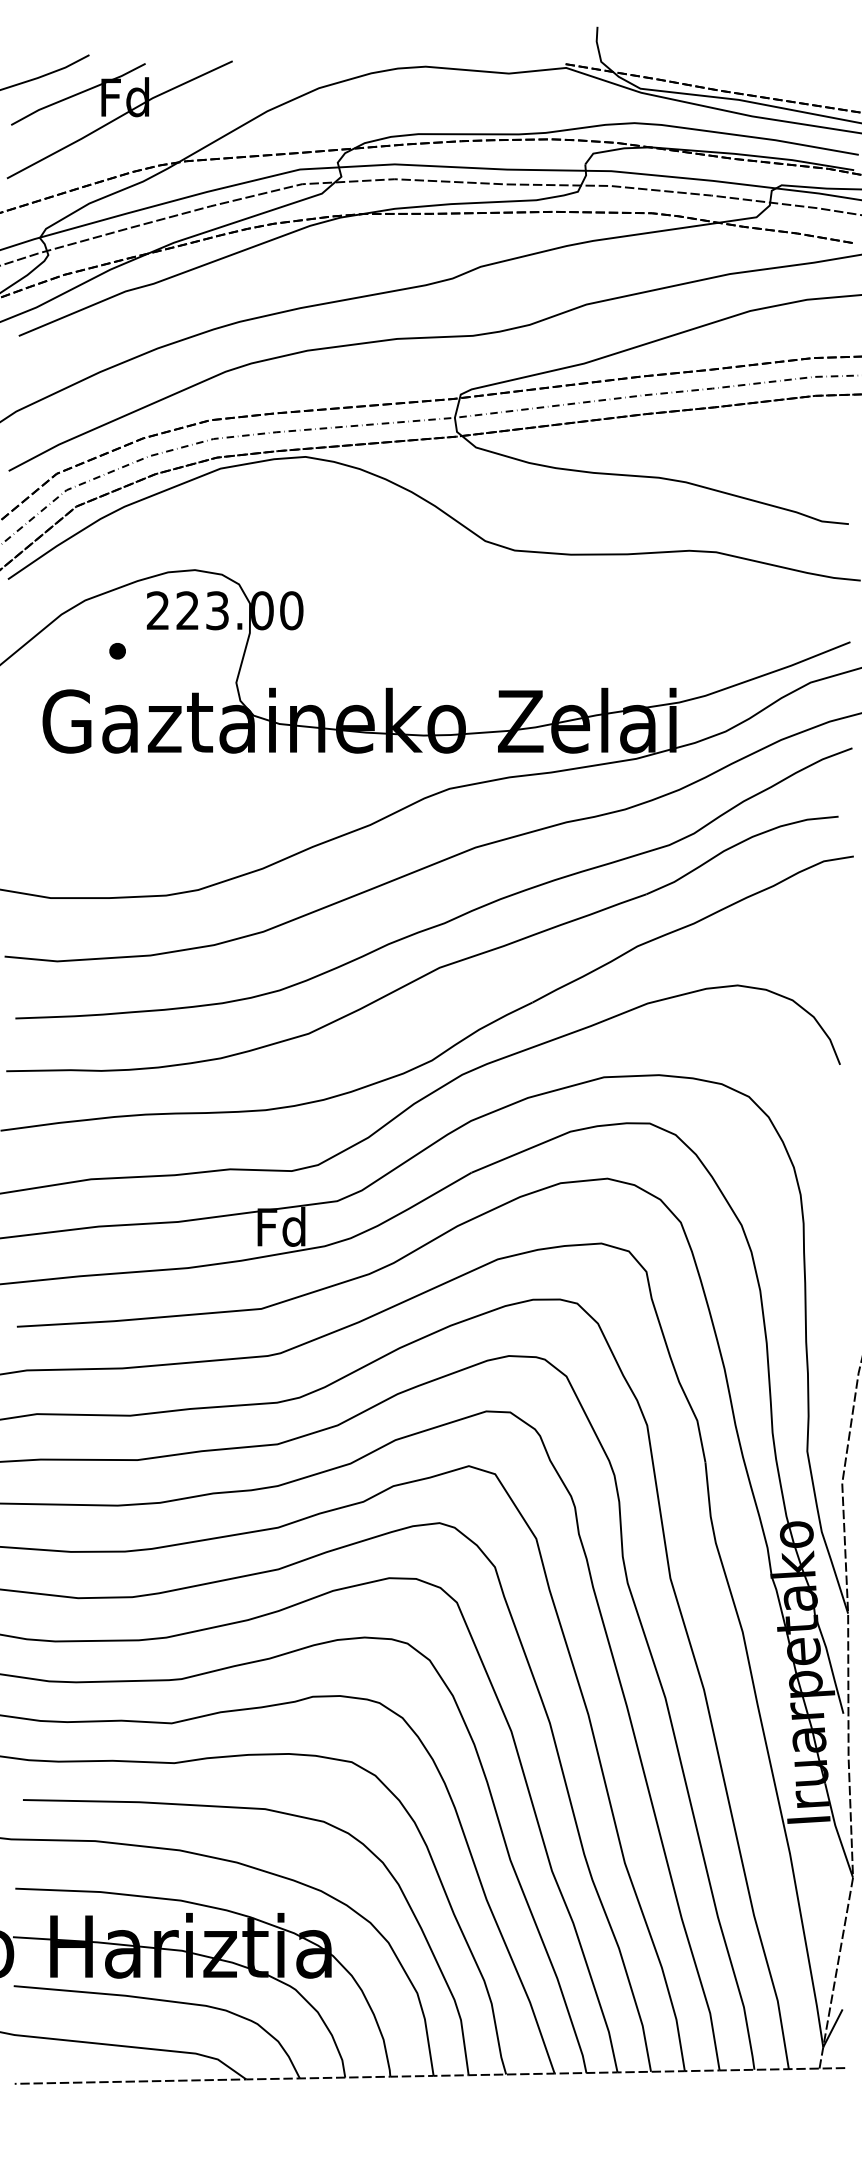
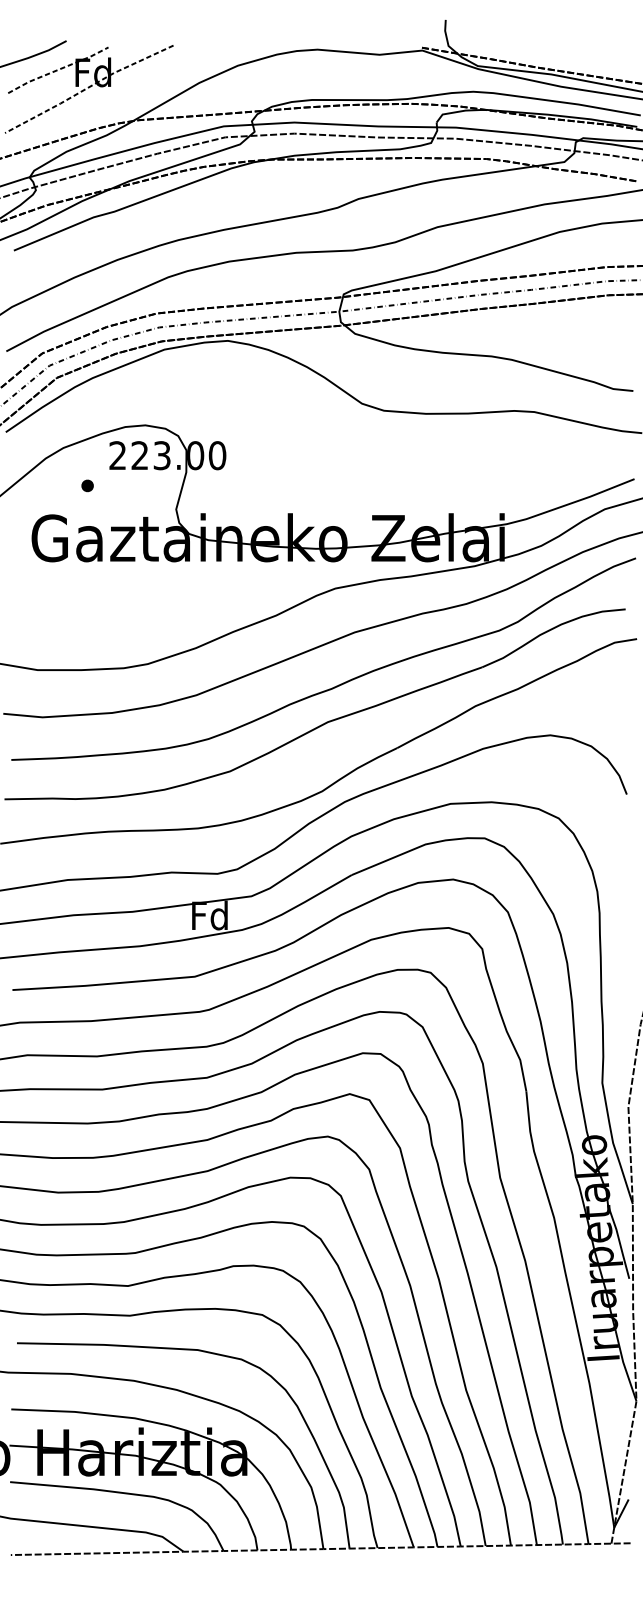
line: (78, 93) -> (58, 69), solid -> dashed
line: (118, 117) -> (88, 87), solid -> dashed

